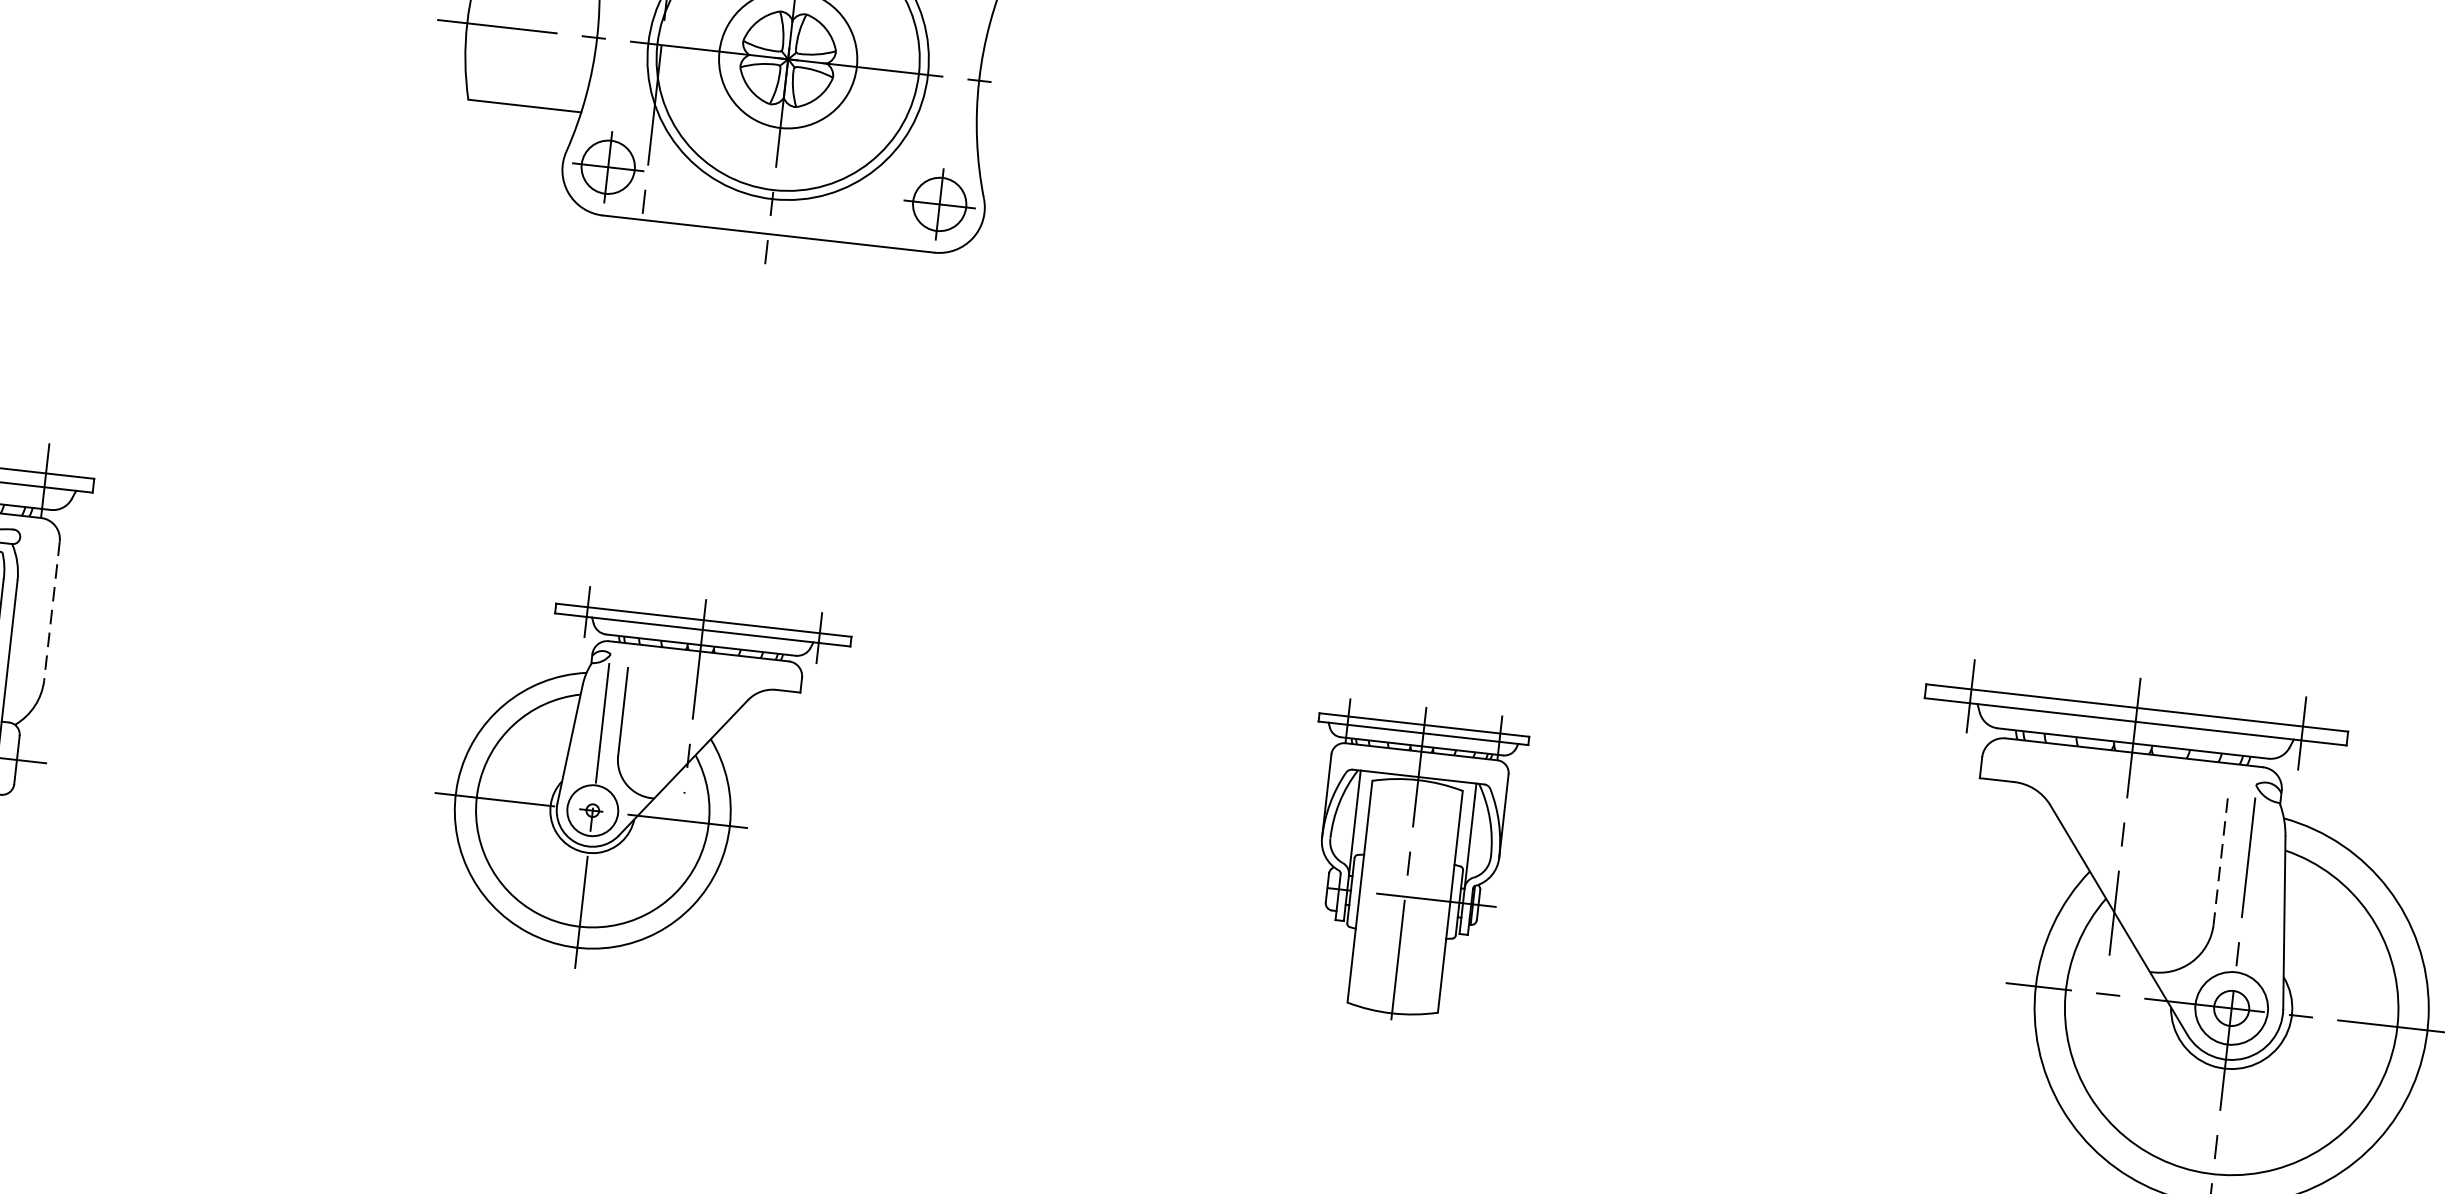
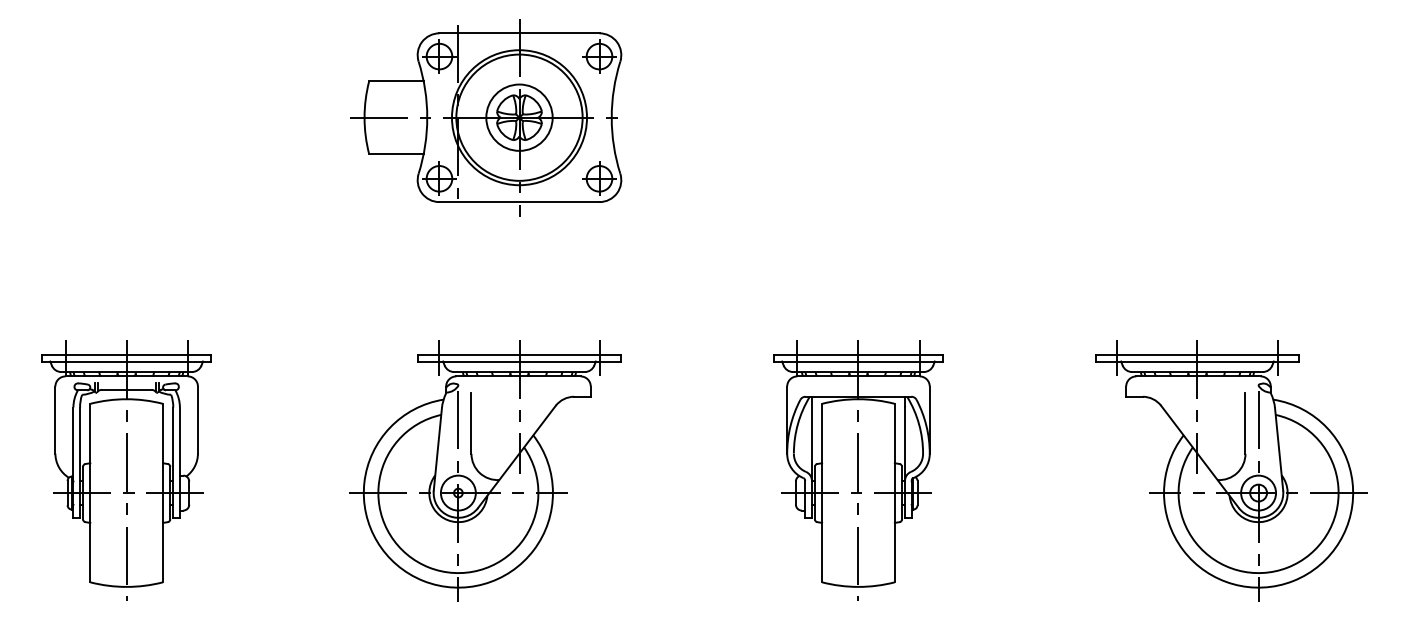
line: (50, 611) -> (197, 420), dashed -> solid
part: (635, 782) -> (485, 470), size x1.43
line: (2220, 863) -> (1245, 424), dashed -> solid
part: (1408, 868) -> (858, 470), size x1.67

